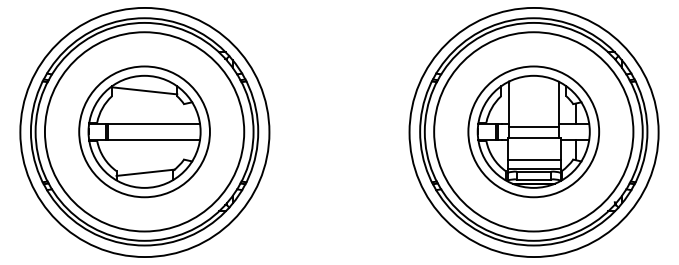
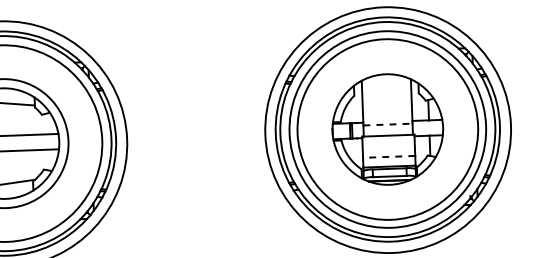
line: (534, 126) -> (388, 124), solid -> dashed
circle: (533, 131) -> (387, 129), size x1.4
line: (533, 159) -> (388, 156), solid -> dashed

